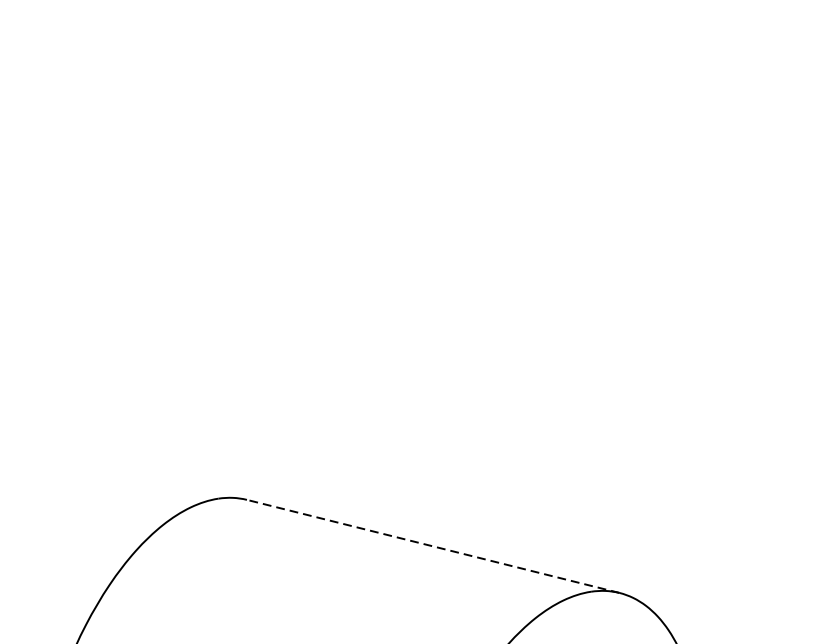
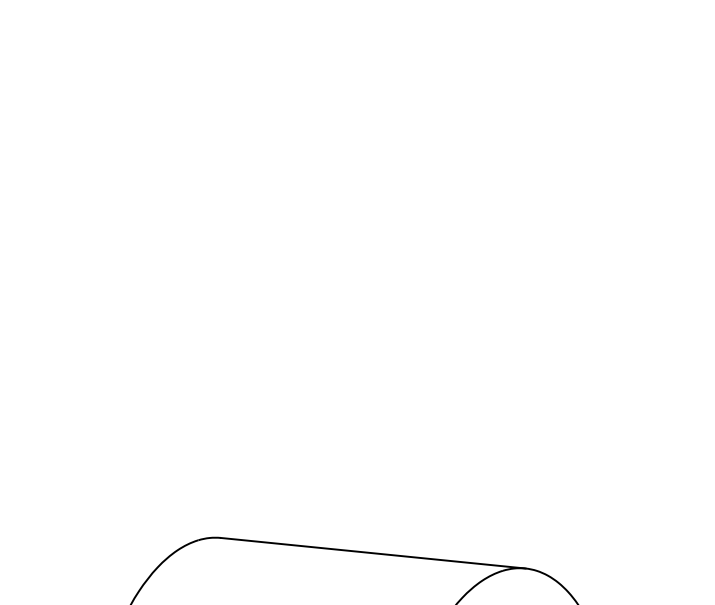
line: (432, 546) -> (372, 553), dashed -> solid

